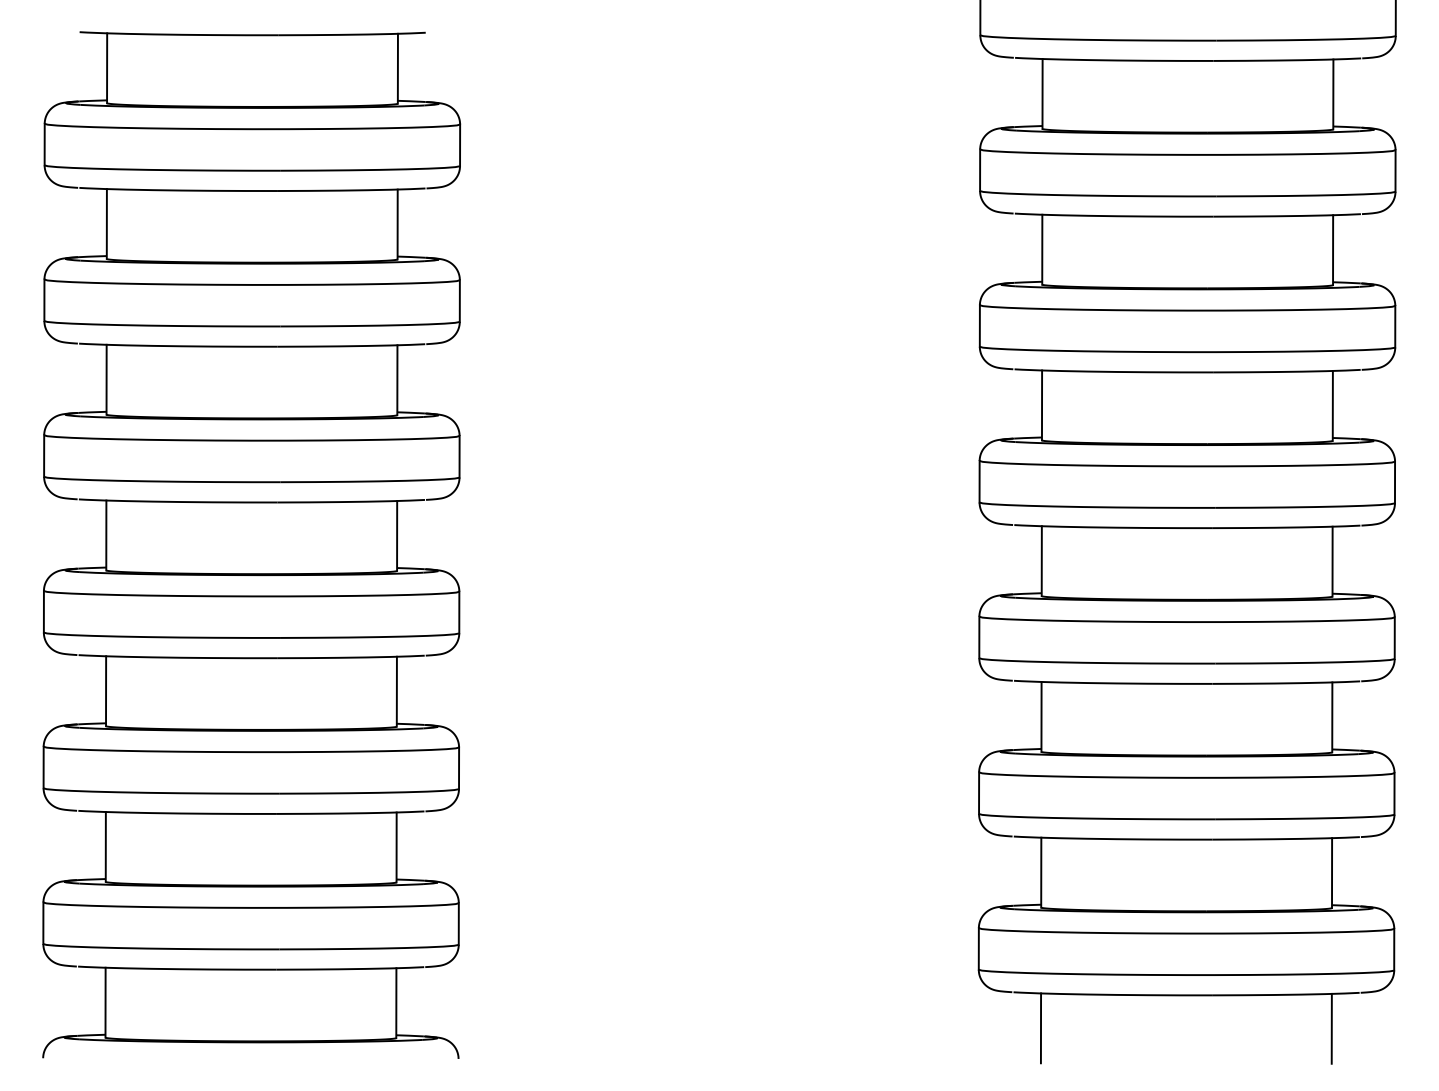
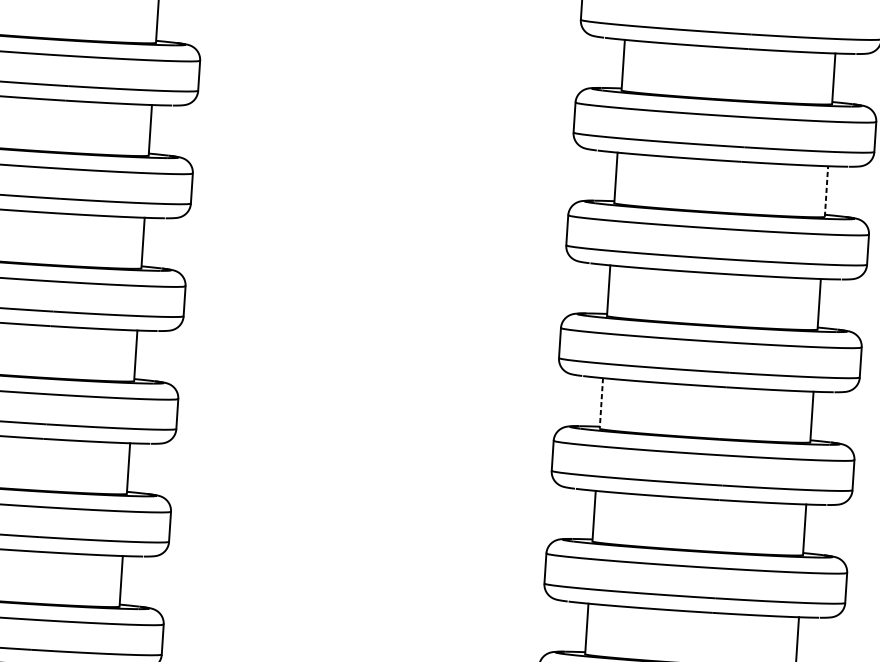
line: (1333, 250) -> (826, 191), solid -> dashed
line: (1041, 561) -> (601, 403), solid -> dashed

